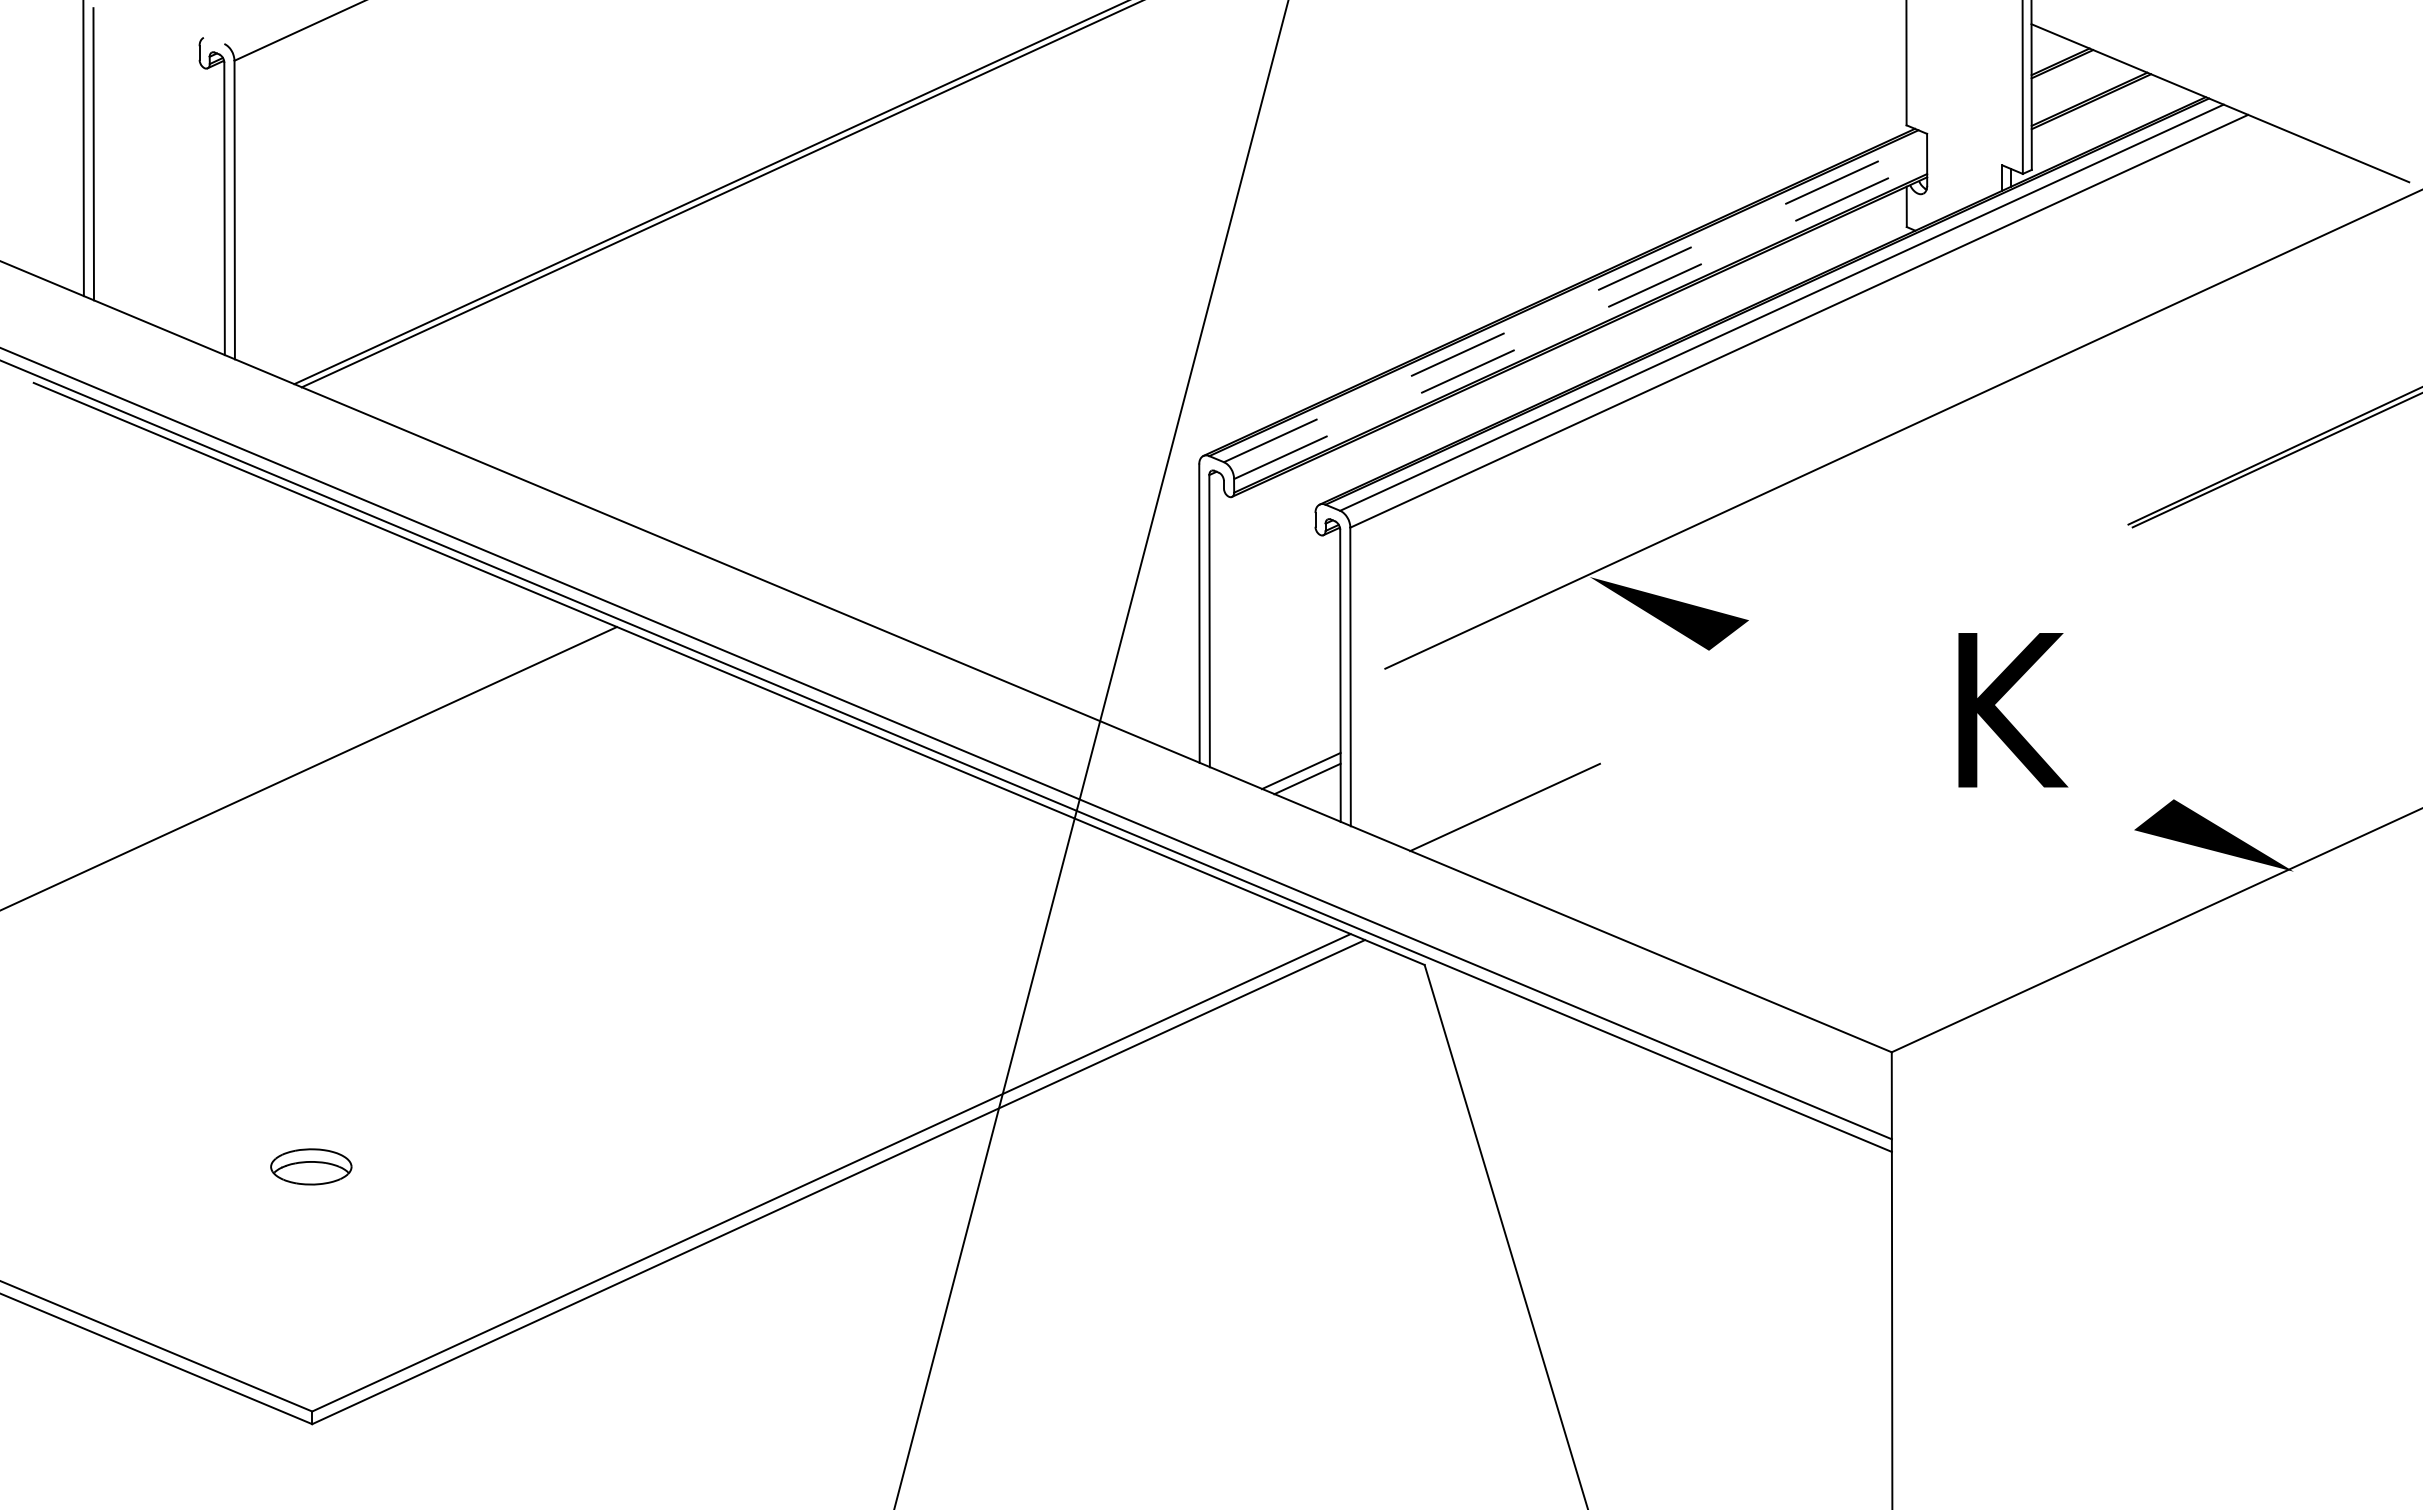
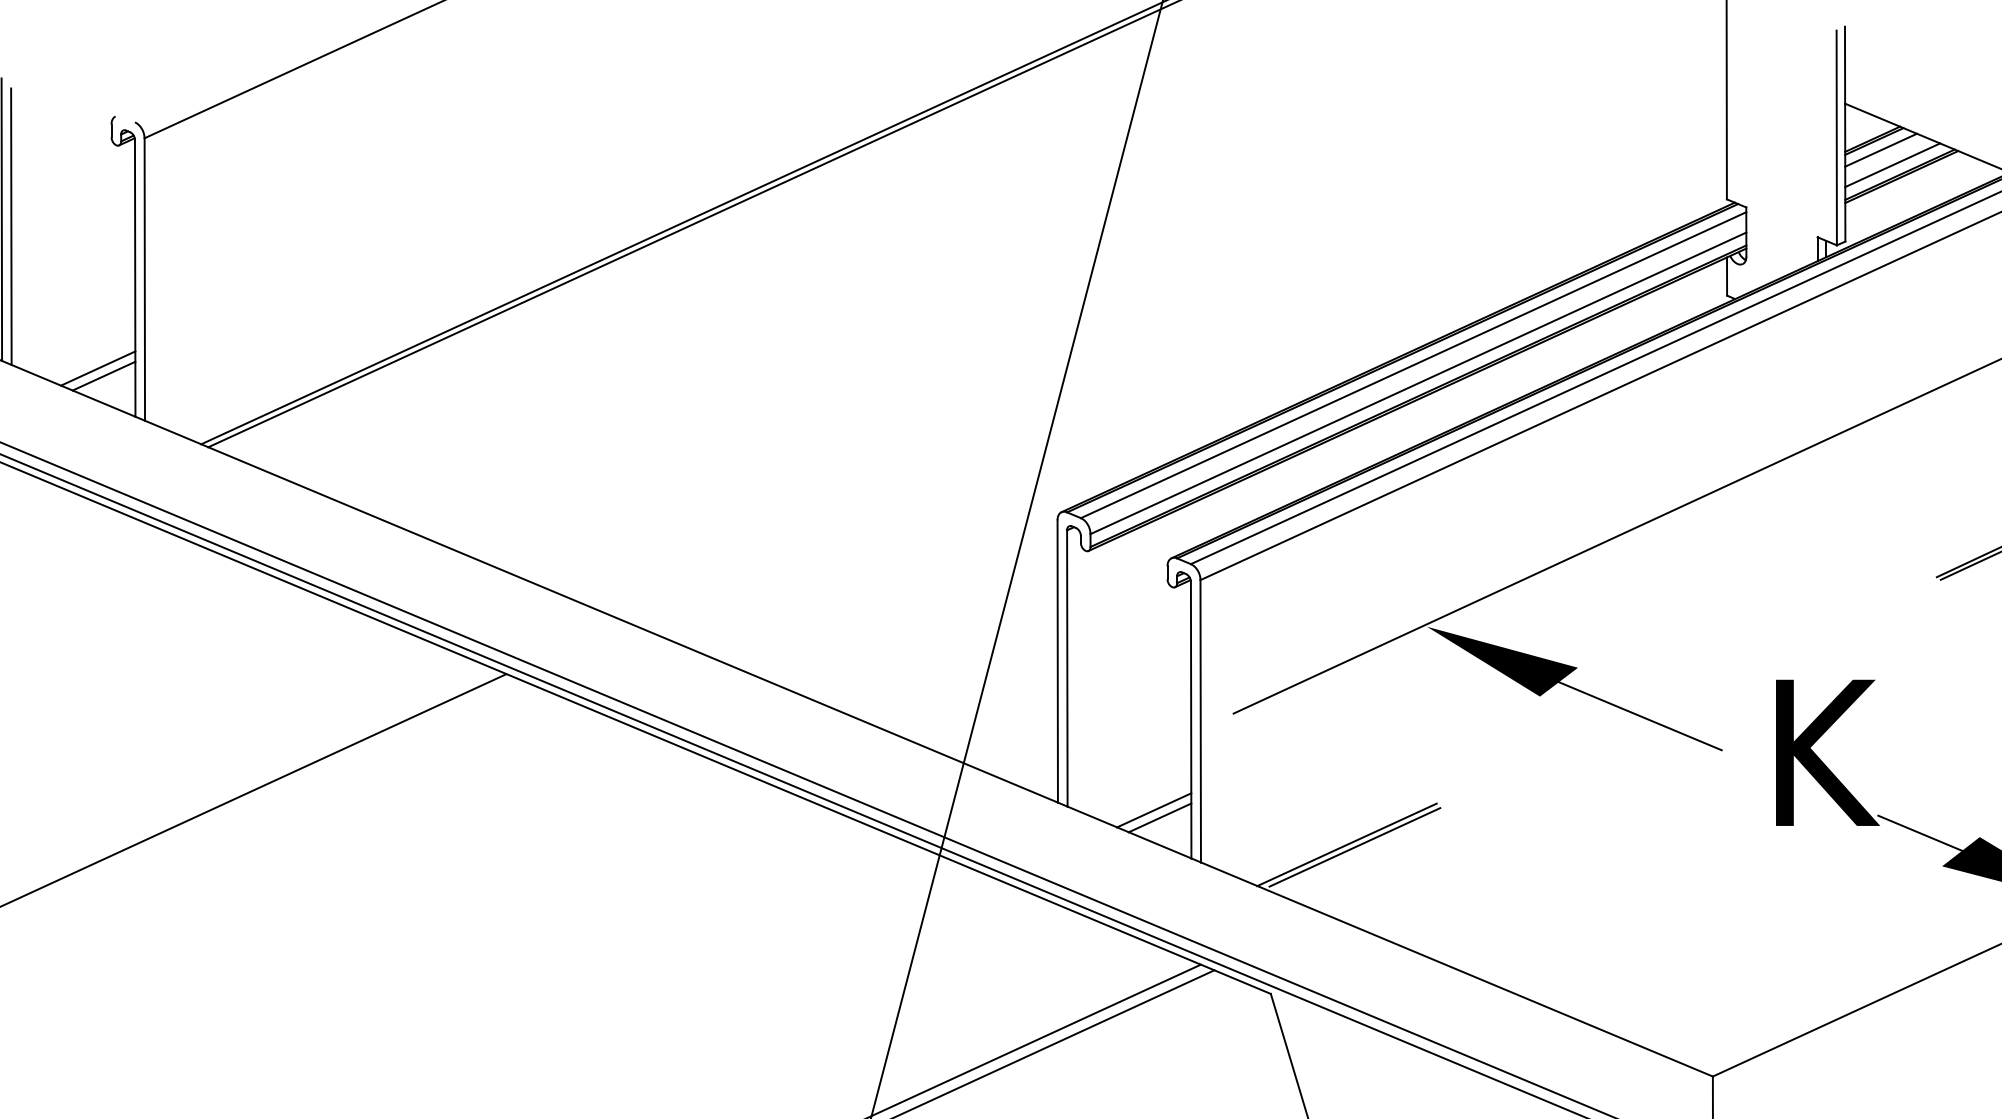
line: (2069, 73) -> (1881, 150), added
line: (2081, 89) -> (1892, 165), added
line: (1575, 300) -> (1413, 365), dashed -> solid
line: (185, 304) -> (98, 368), added
line: (191, 311) -> (103, 375), added
line: (1581, 319) -> (1419, 383), dashed -> solid
line: (1815, 671) -> (1640, 716), added
line: (2110, 794) -> (1919, 832), added
line: (1513, 809) -> (1354, 846), added

